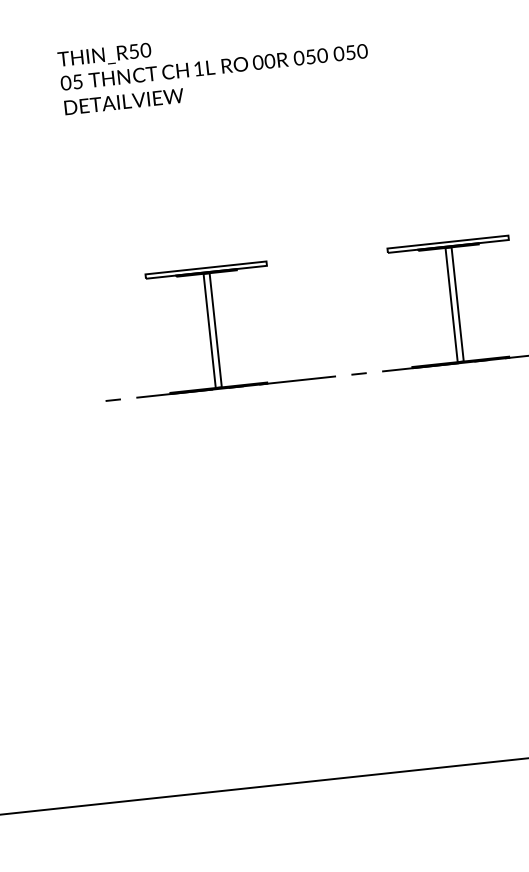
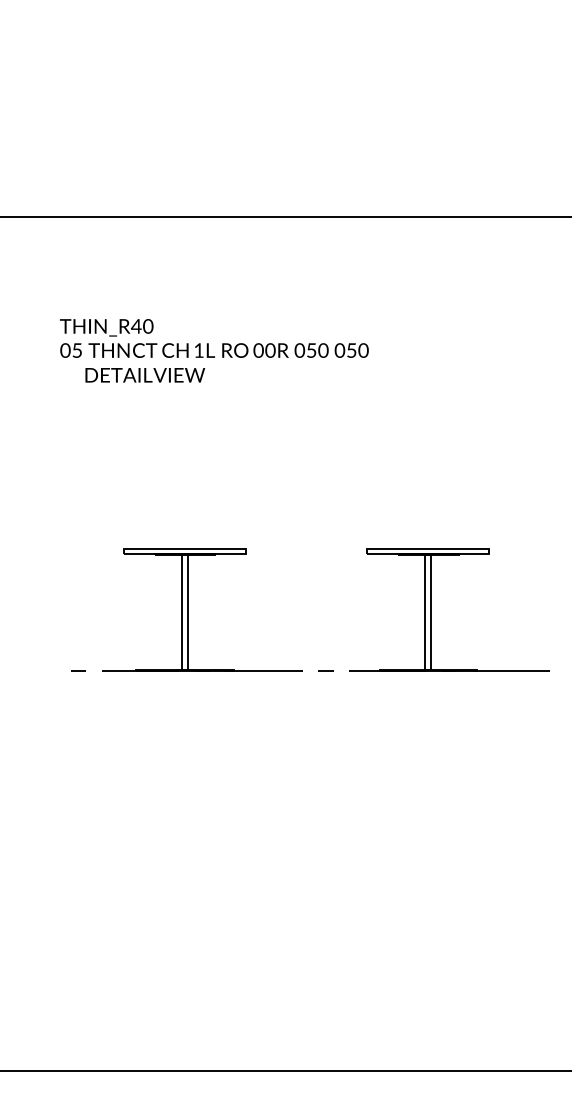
text: (134, 51) -> (136, 326), THIN_R50 -> THIN_R40
text: (124, 101) -> (145, 375), moved

